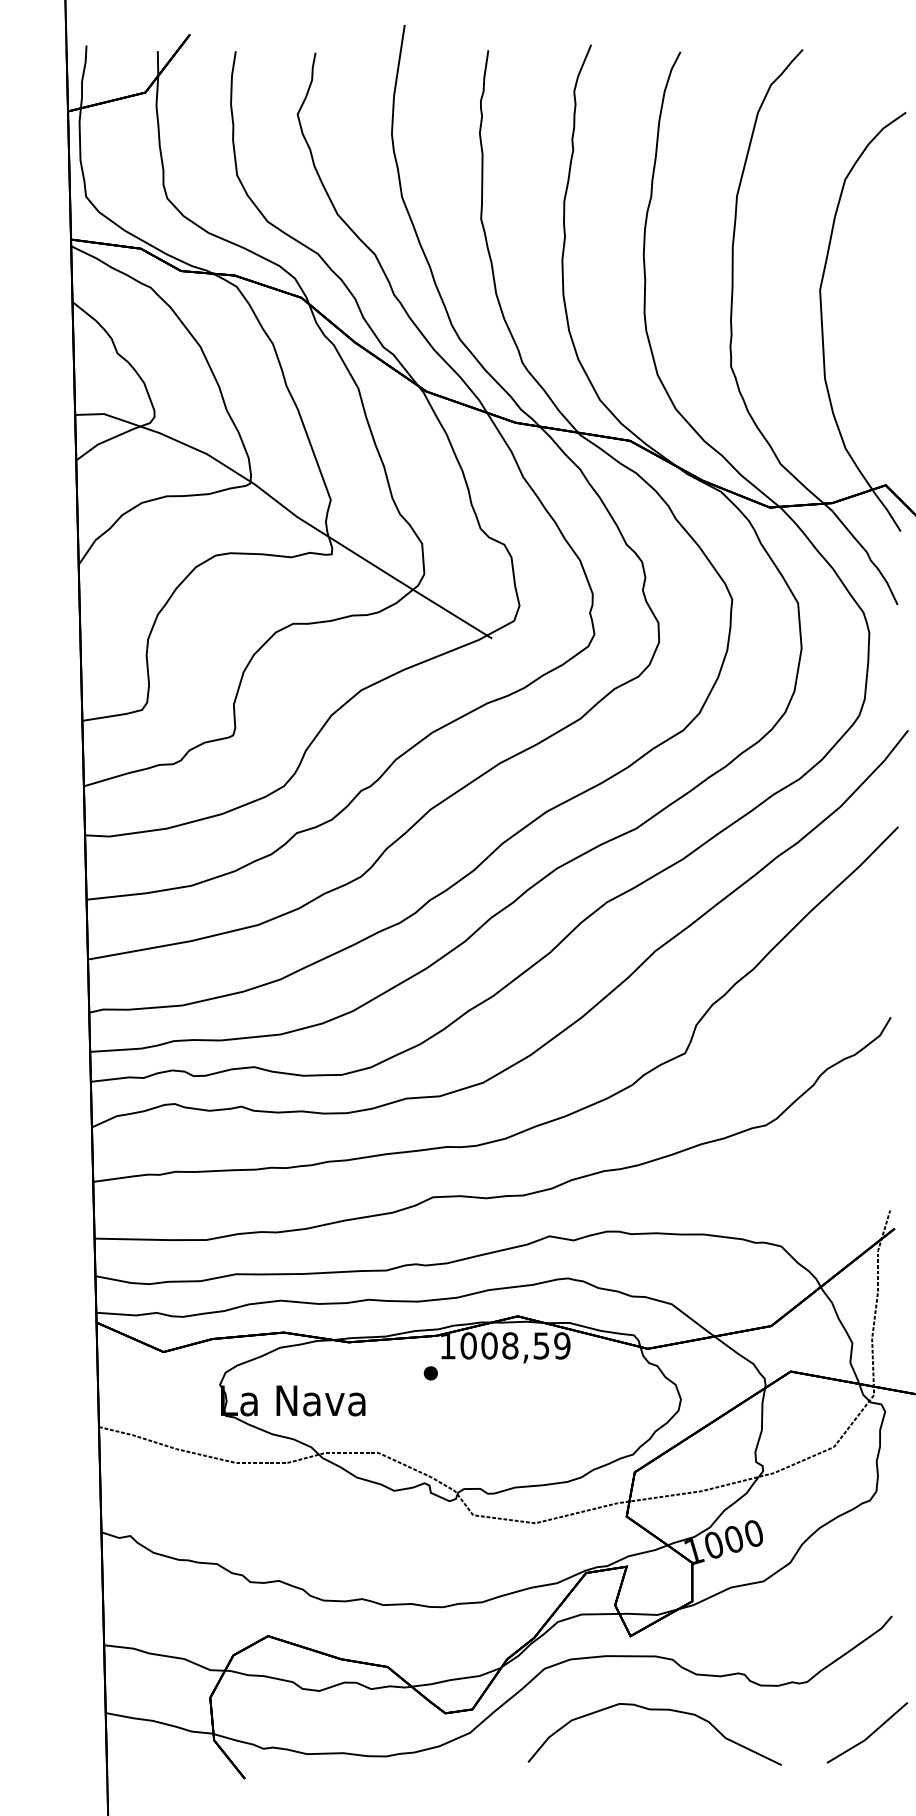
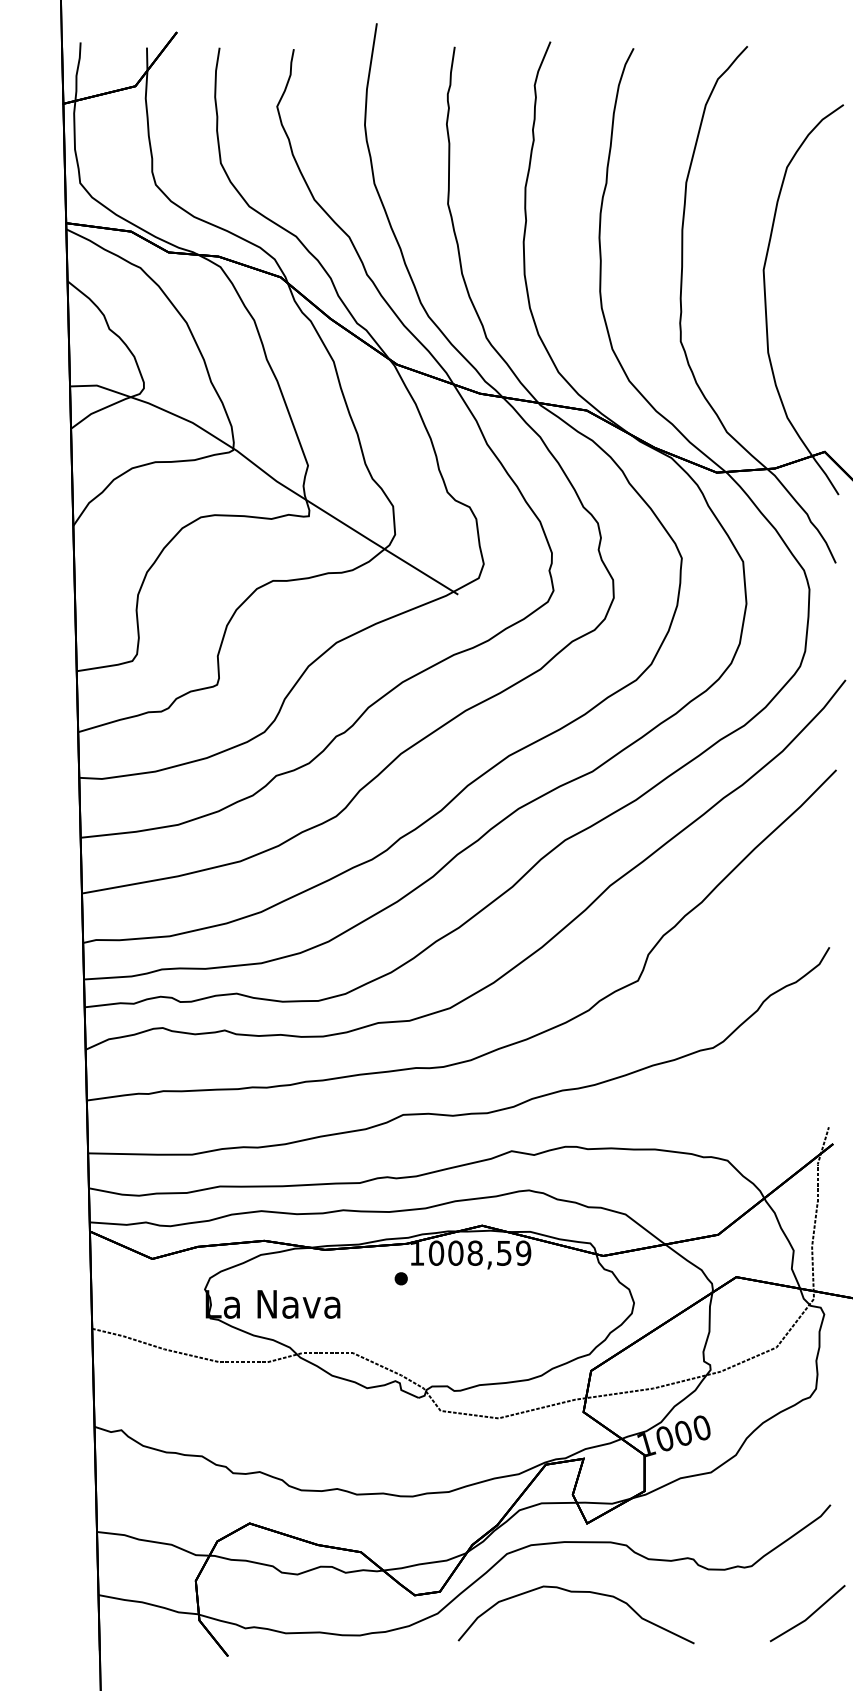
curve: (654, 1710) -> (575, 1592), moved

